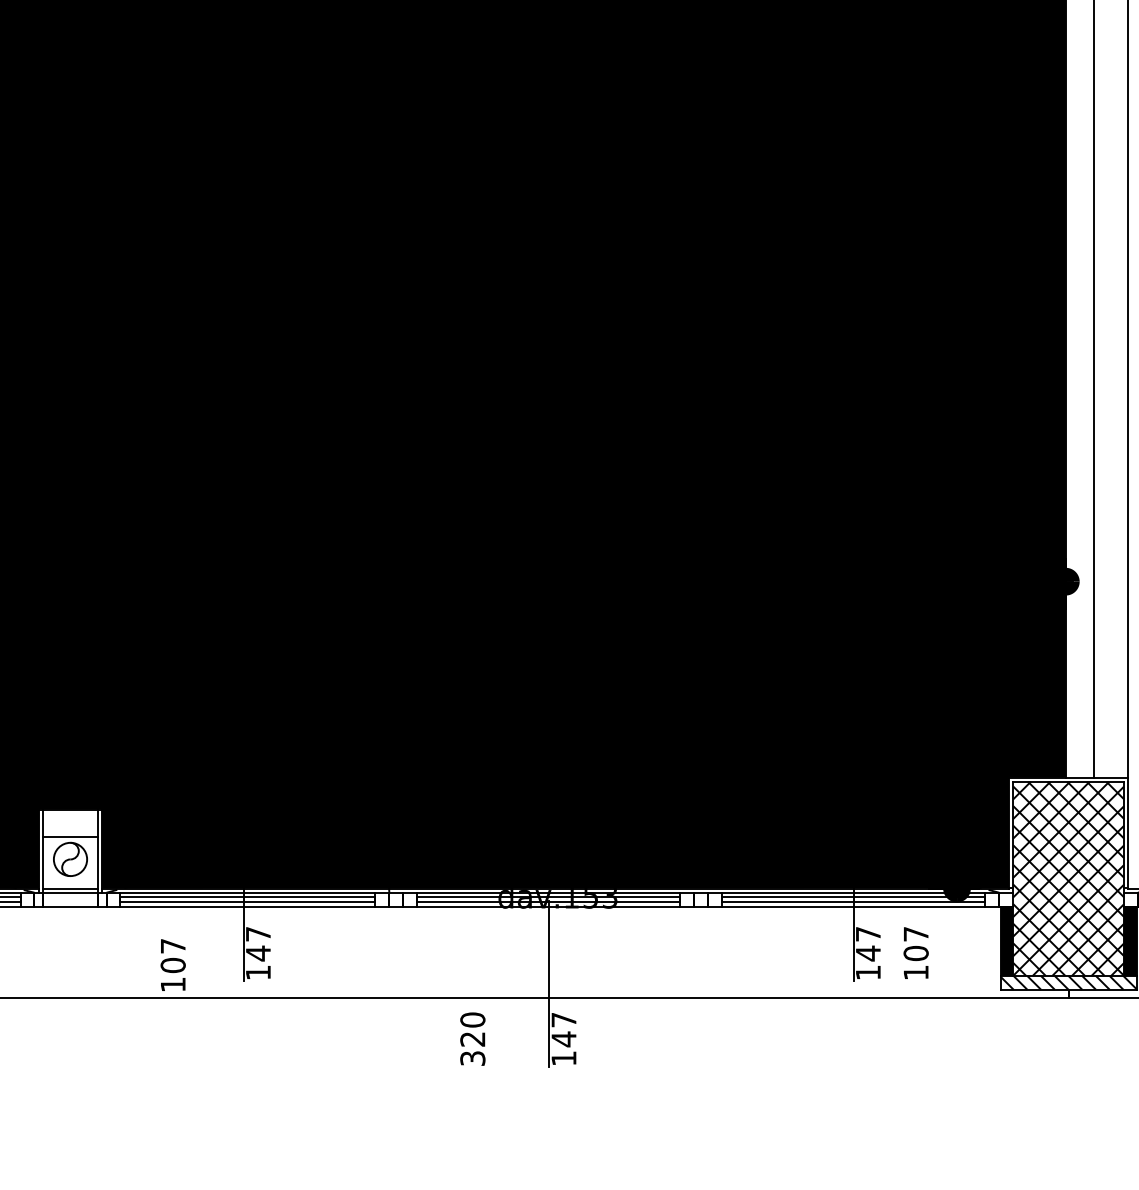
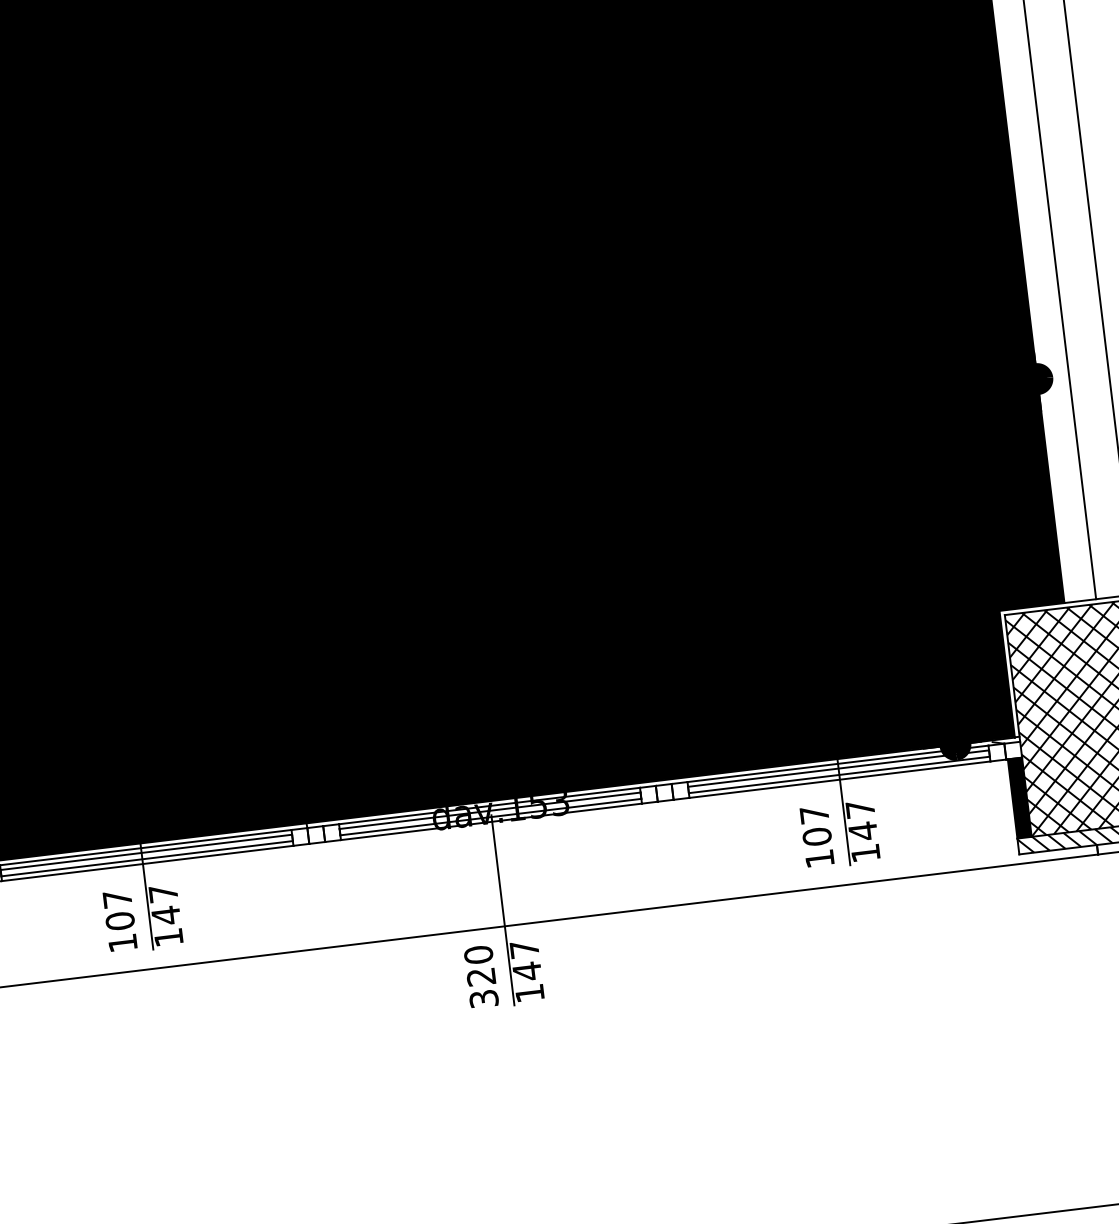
text: (915, 952) -> (816, 835), moved
text: (172, 964) -> (119, 920), moved
text: (472, 1038) -> (480, 976), moved

